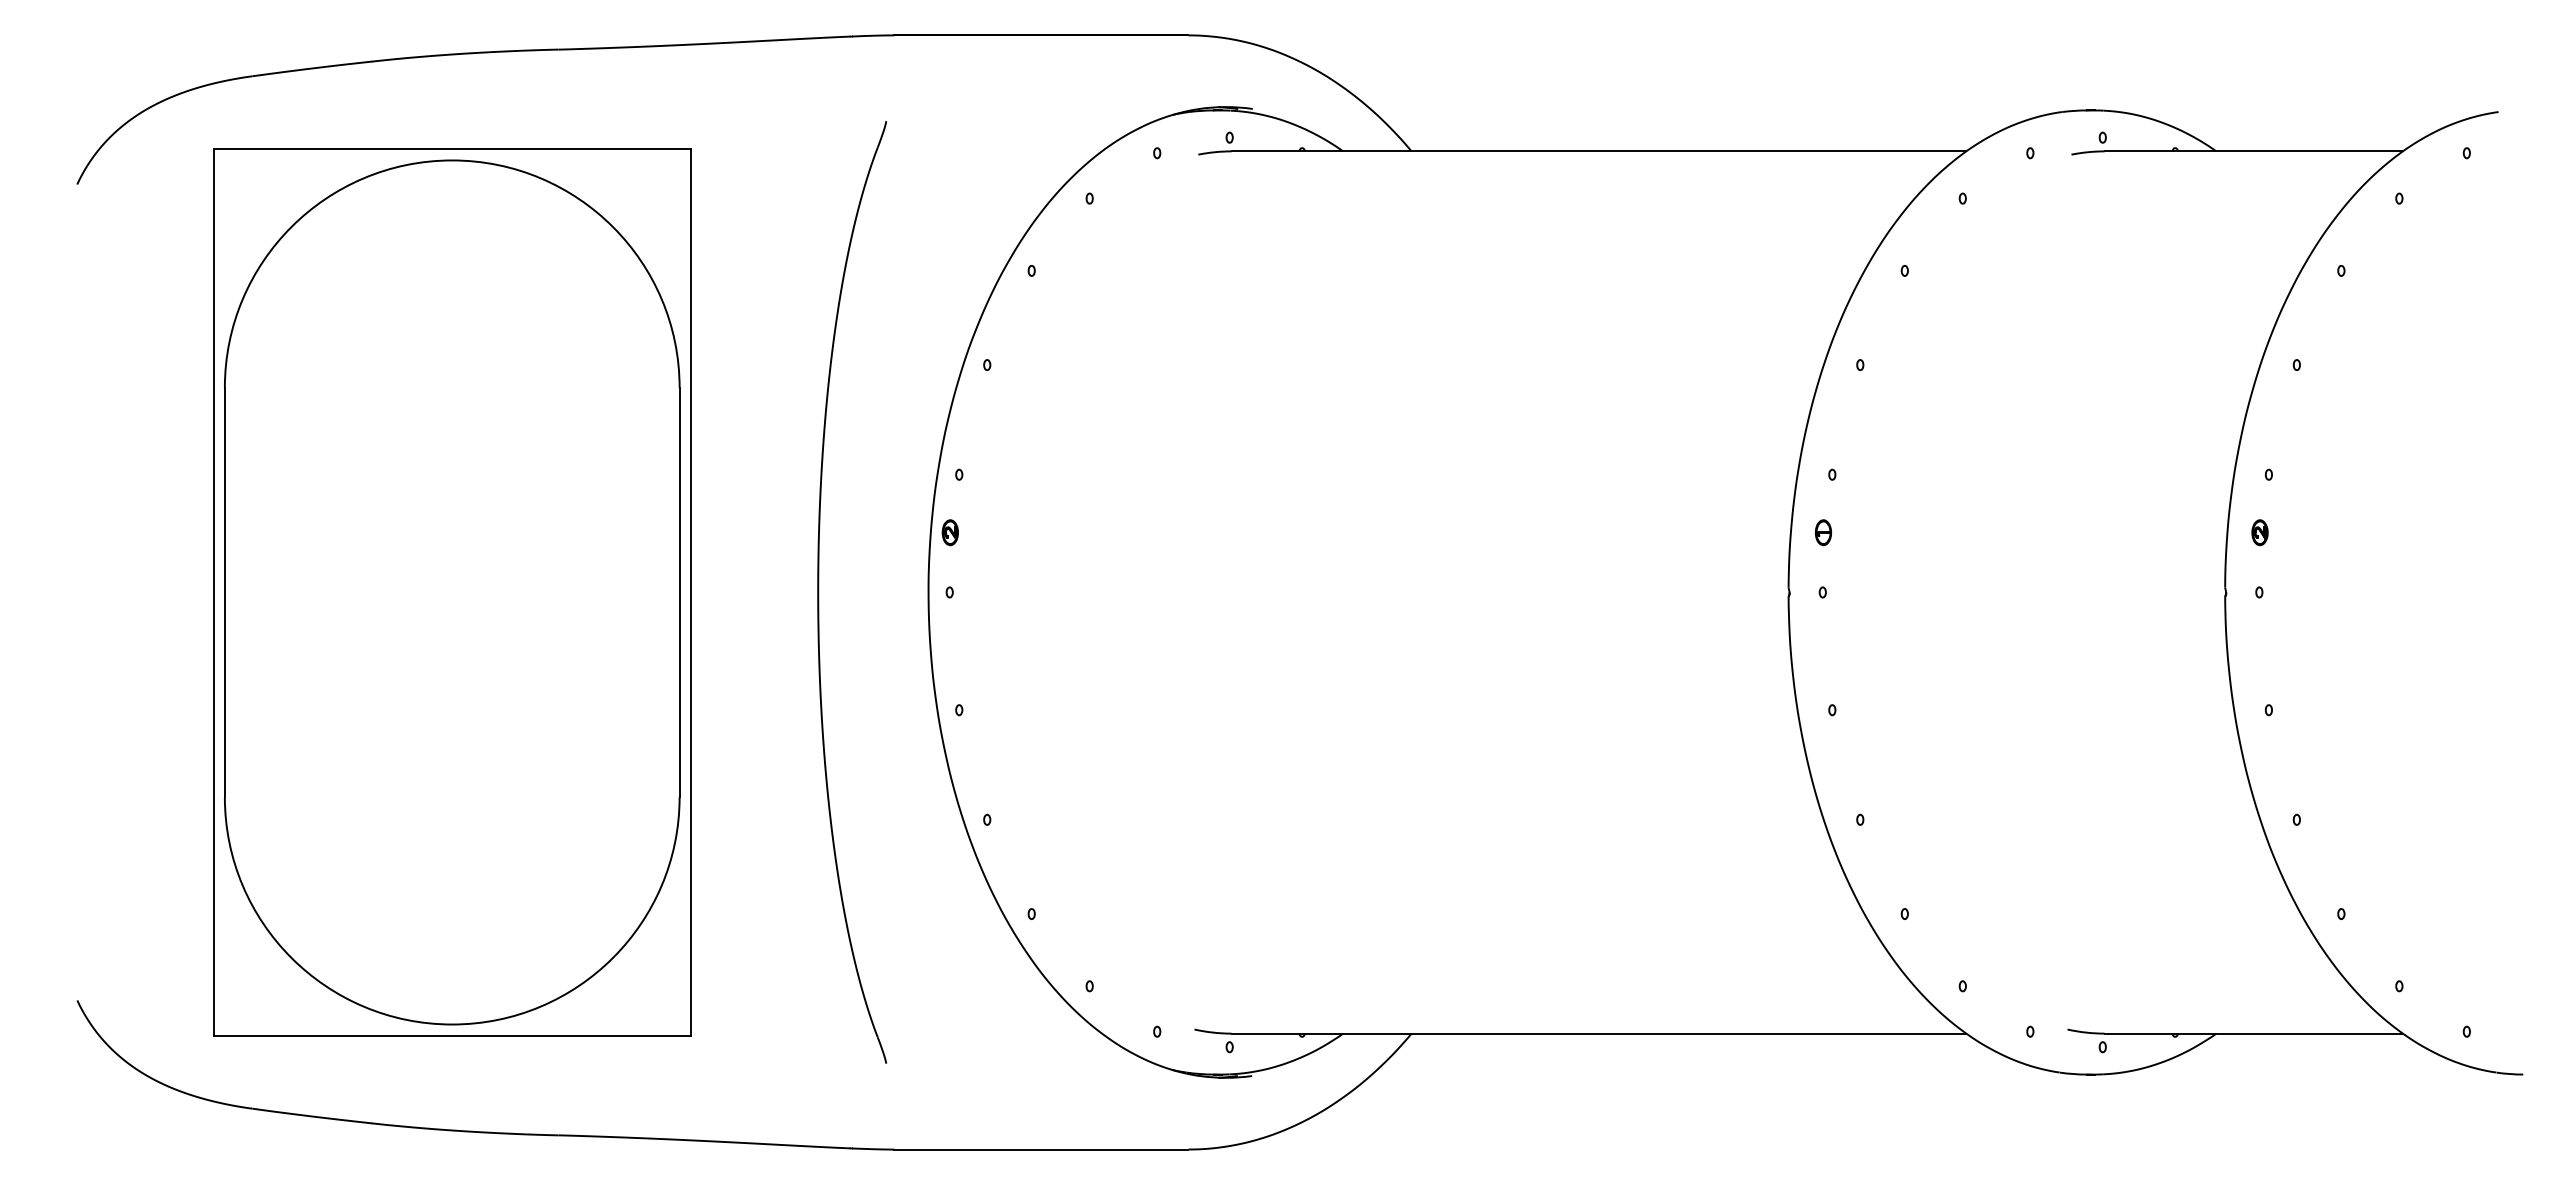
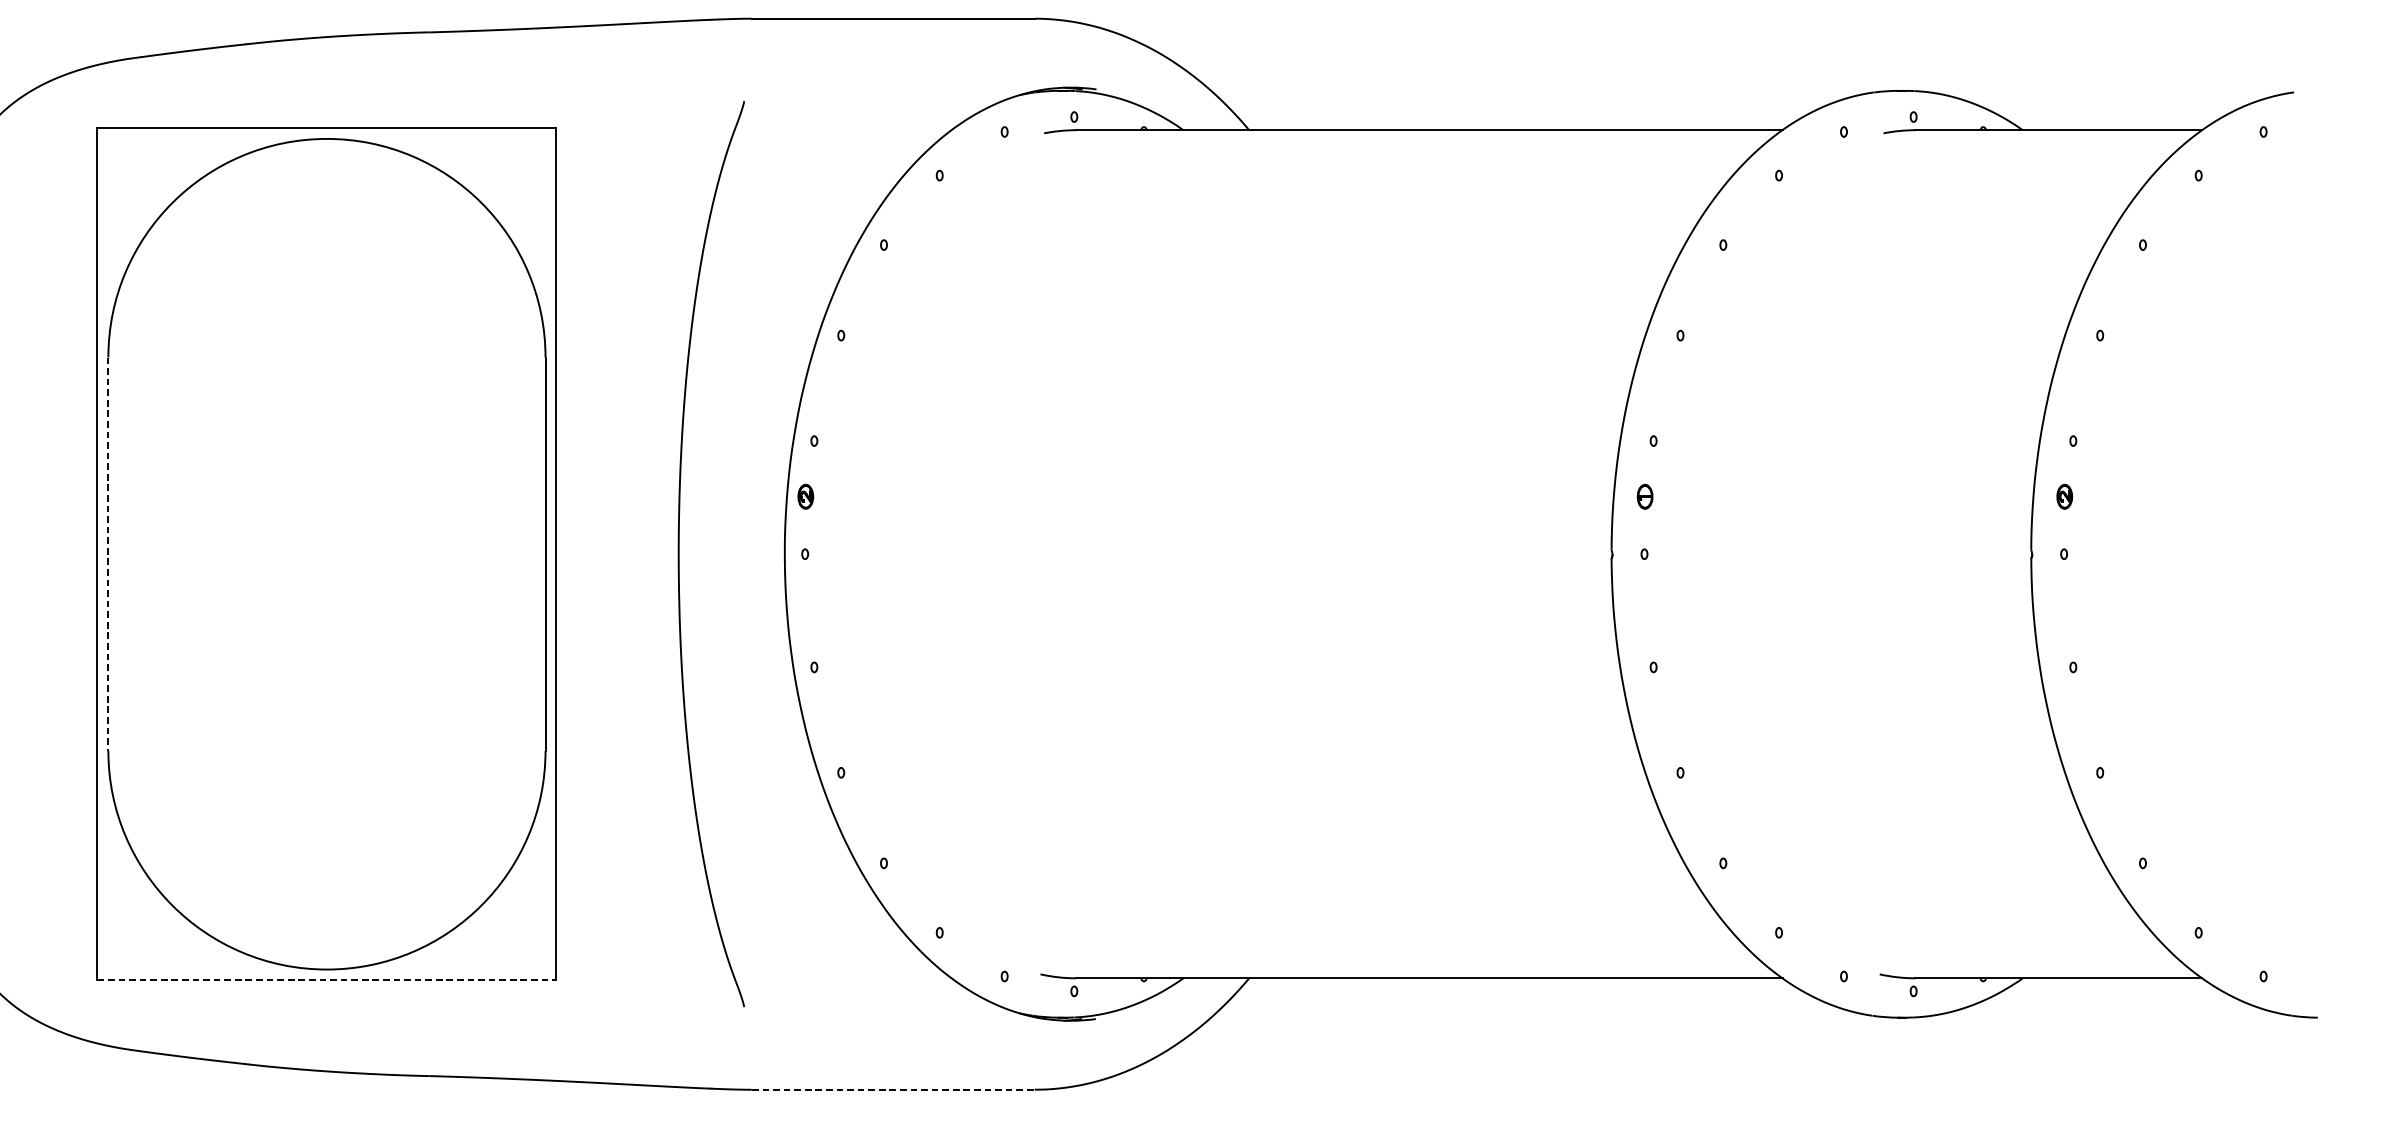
line: (224, 592) -> (108, 554), solid -> dashed
line: (452, 1035) -> (327, 980), solid -> dashed
line: (1041, 1149) -> (893, 1089), solid -> dashed

